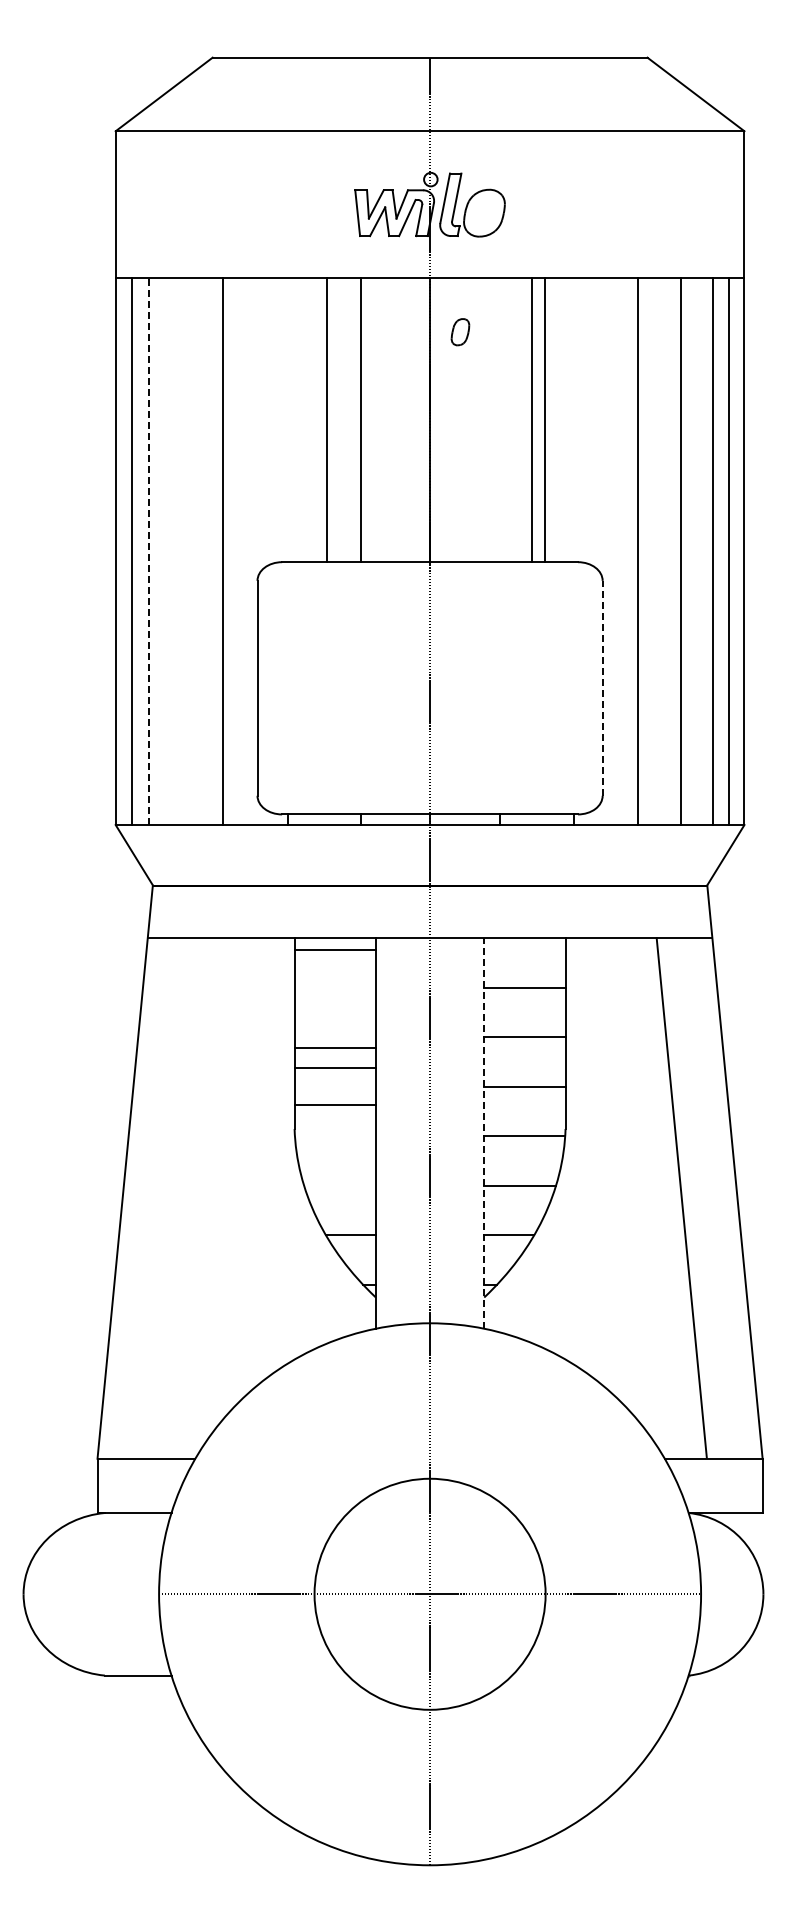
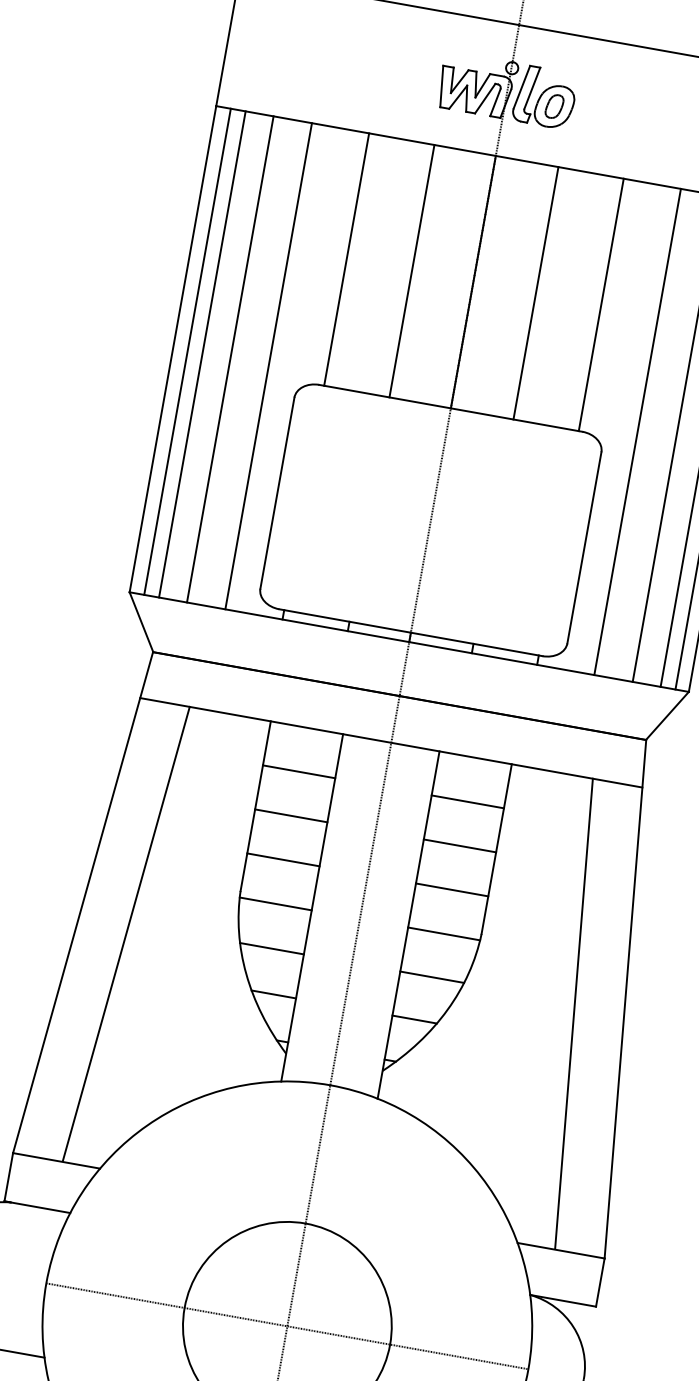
part: (460, 332) -> (554, 106), moved
line: (326, 420) -> (346, 259), moved
line: (532, 420) -> (535, 293), moved
line: (544, 420) -> (600, 305), moved
line: (148, 551) -> (202, 354), dashed -> solid
line: (180, 551) -> (230, 359), added
line: (602, 687) -> (584, 547), dashed -> solid
line: (334, 949) -> (298, 771), moved
line: (334, 1047) -> (282, 859), moved
line: (334, 1068) -> (290, 815), moved
line: (334, 1105) -> (274, 904), moved
line: (484, 1133) -> (408, 925), dashed -> solid
line: (339, 1185) -> (271, 948), added
line: (178, 1197) -> (126, 933), added

